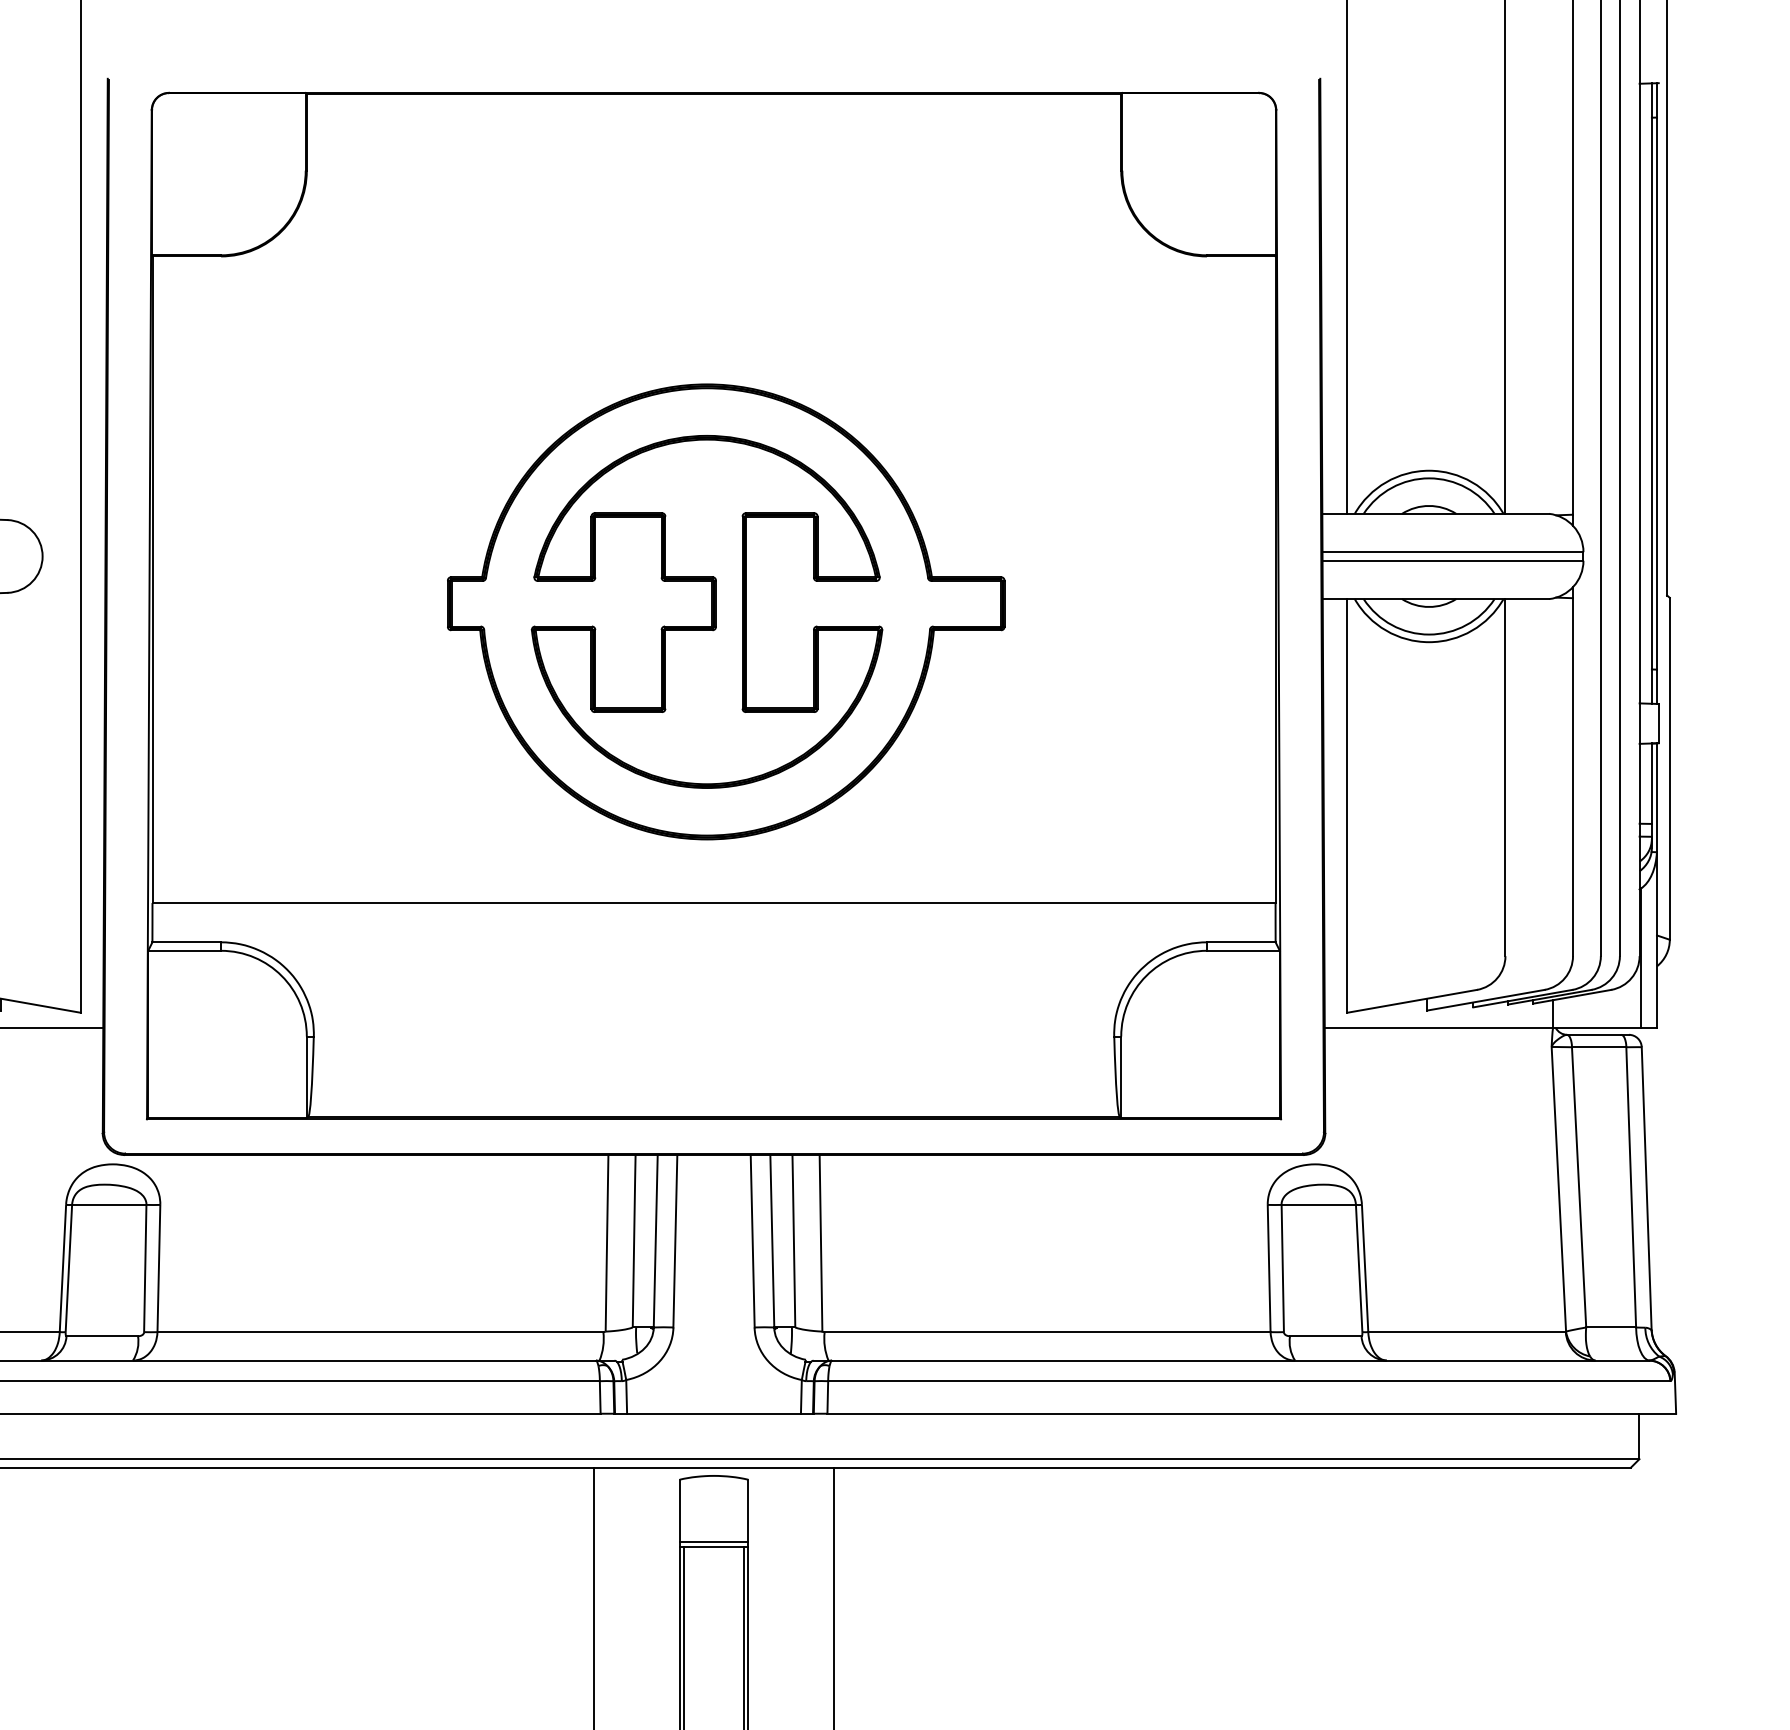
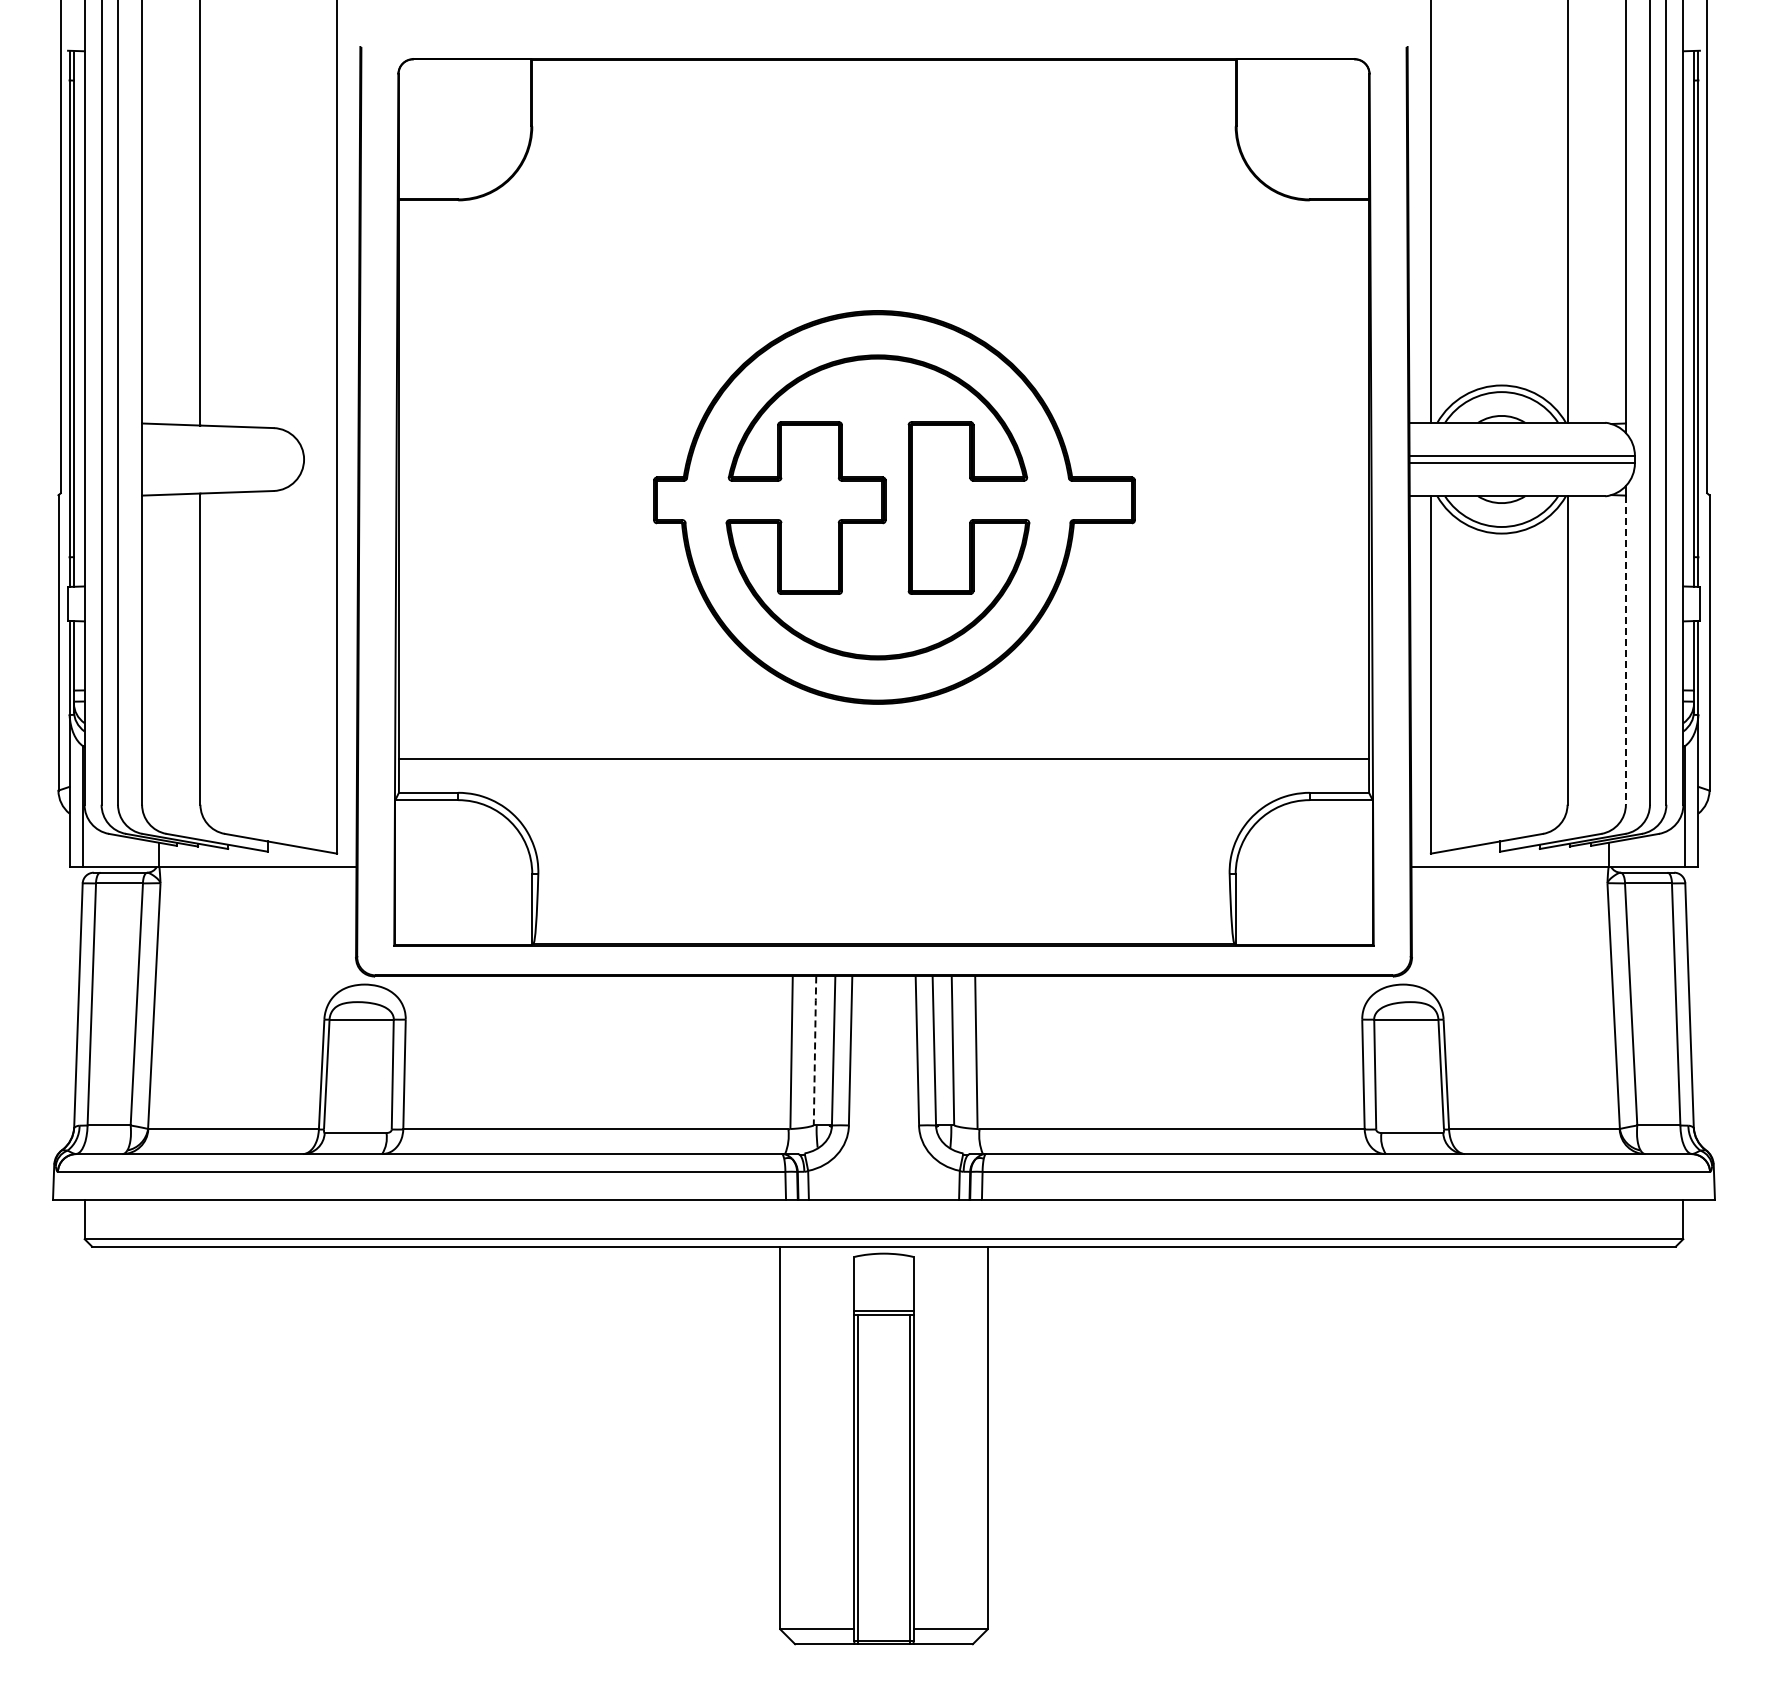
line: (1572, 777) -> (1625, 650), solid -> dashed
line: (633, 1241) -> (814, 1051), solid -> dashed

